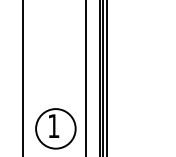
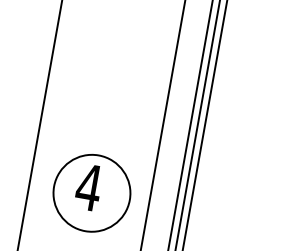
text: (53, 125) -> (88, 186), 1 -> 4

